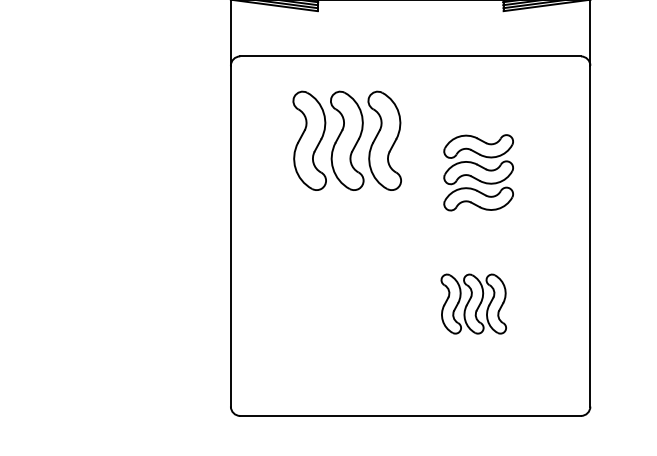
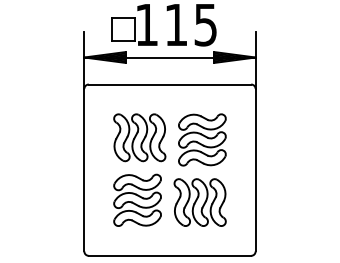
part: (346, 140) -> (139, 137), moved
part: (478, 171) -> (202, 139), size x1.43
part: (342, 297) -> (137, 199), added
part: (472, 303) -> (199, 202), size x1.67

